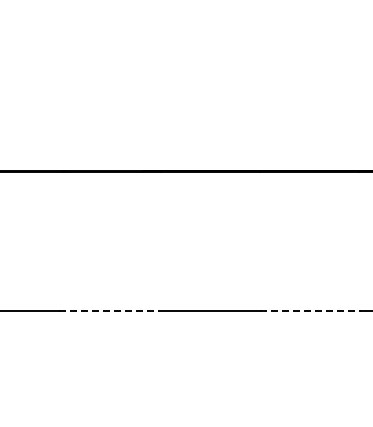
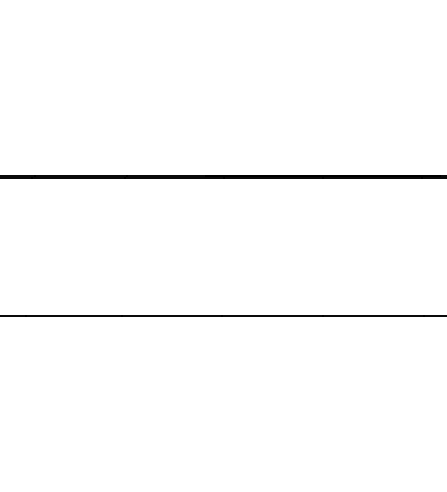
line: (109, 311) -> (172, 316), dashed -> solid
line: (310, 311) -> (373, 316), dashed -> solid

